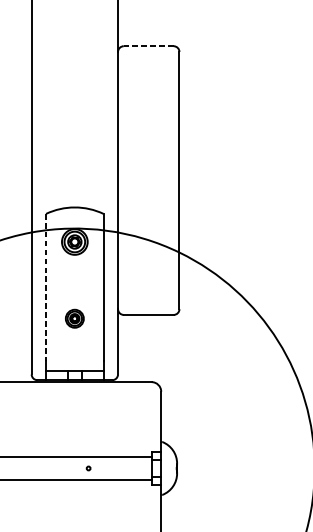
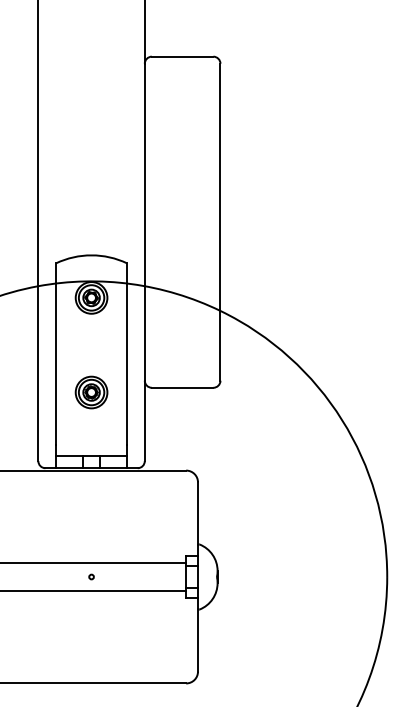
line: (148, 46) -> (182, 56), dashed -> solid
line: (46, 287) -> (56, 353), dashed -> solid
part: (74, 318) -> (91, 392), size x1.43
circle: (88, 468) -> (91, 576), moved

